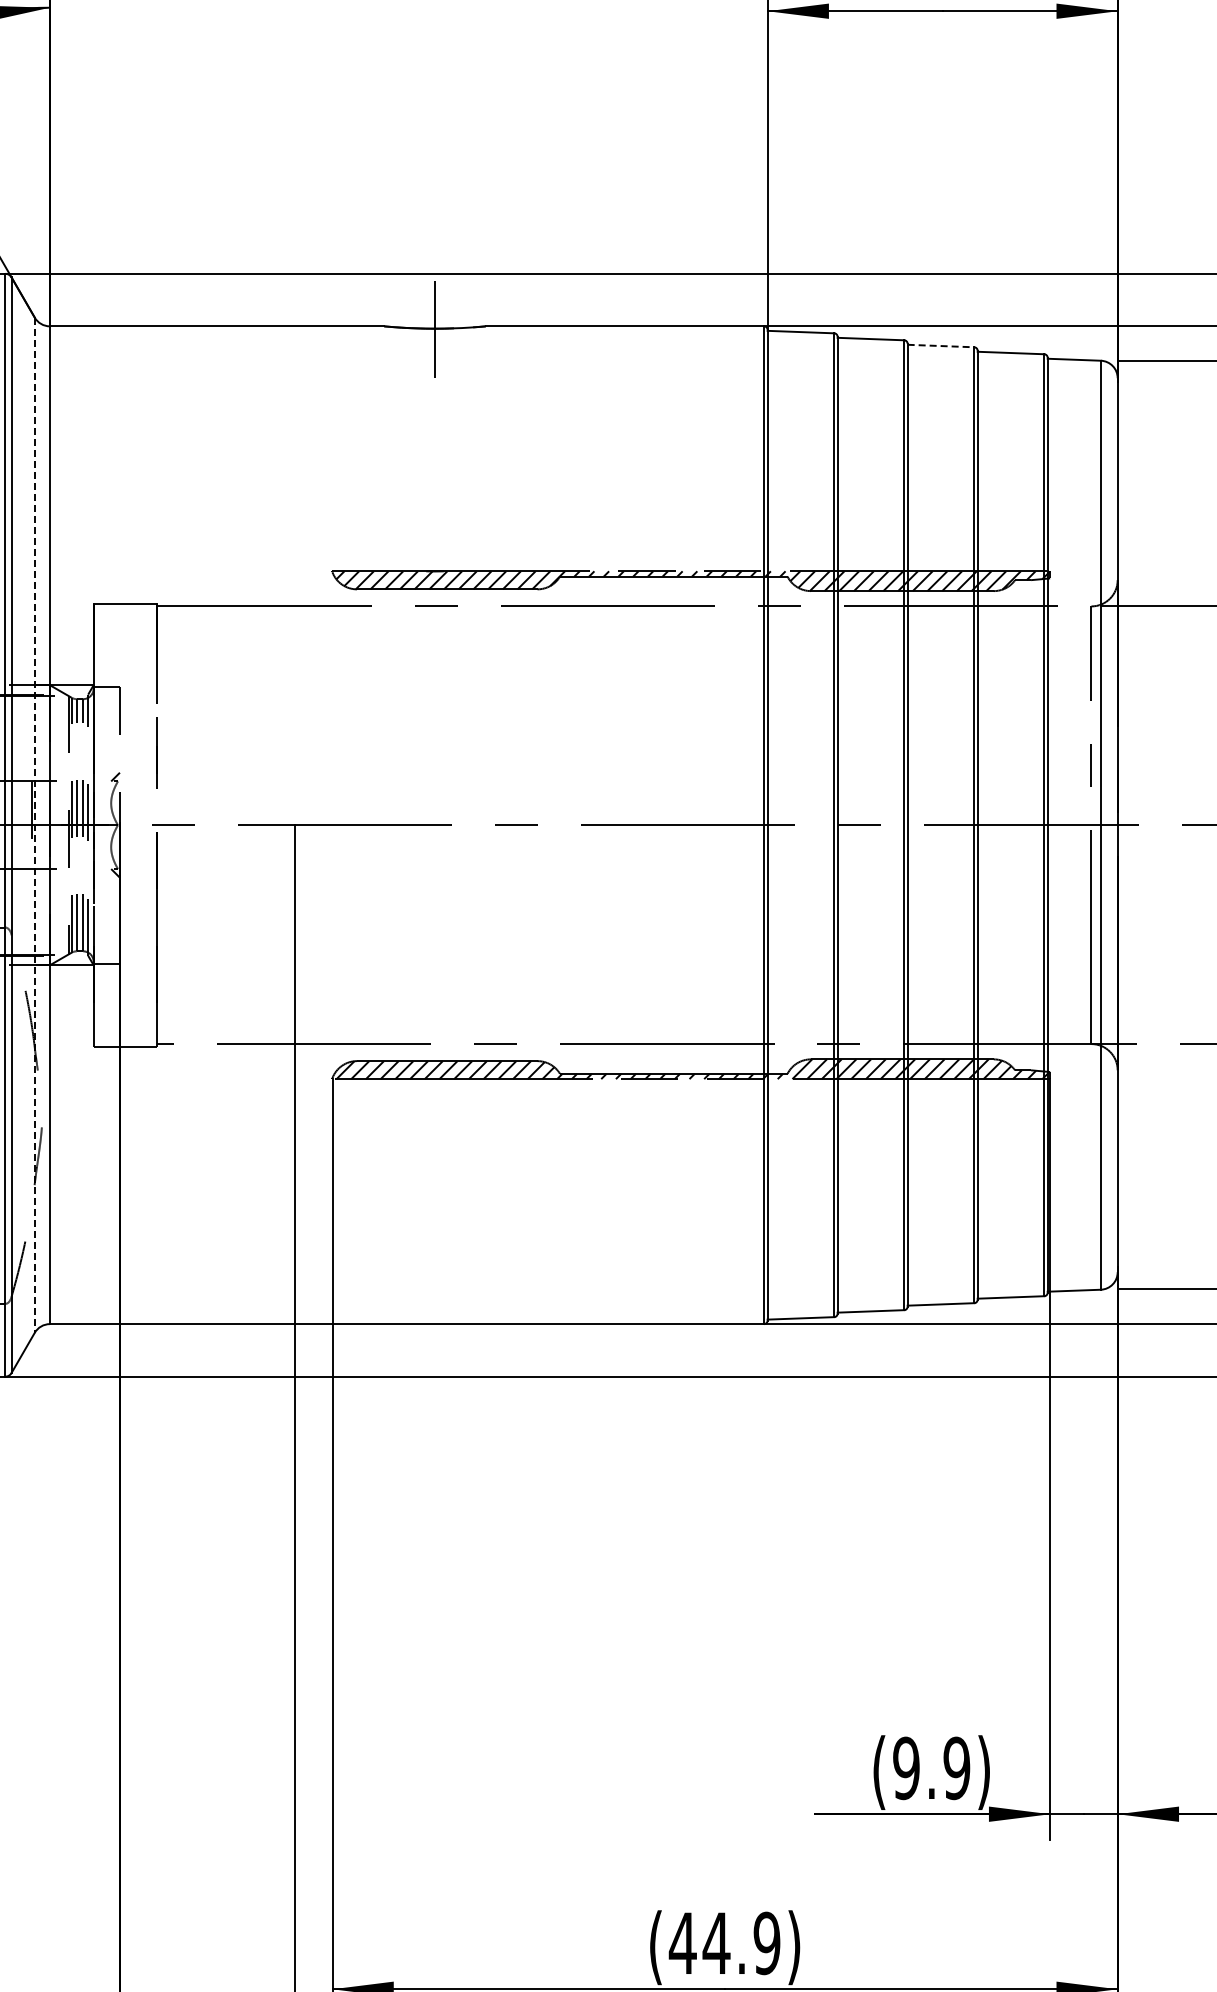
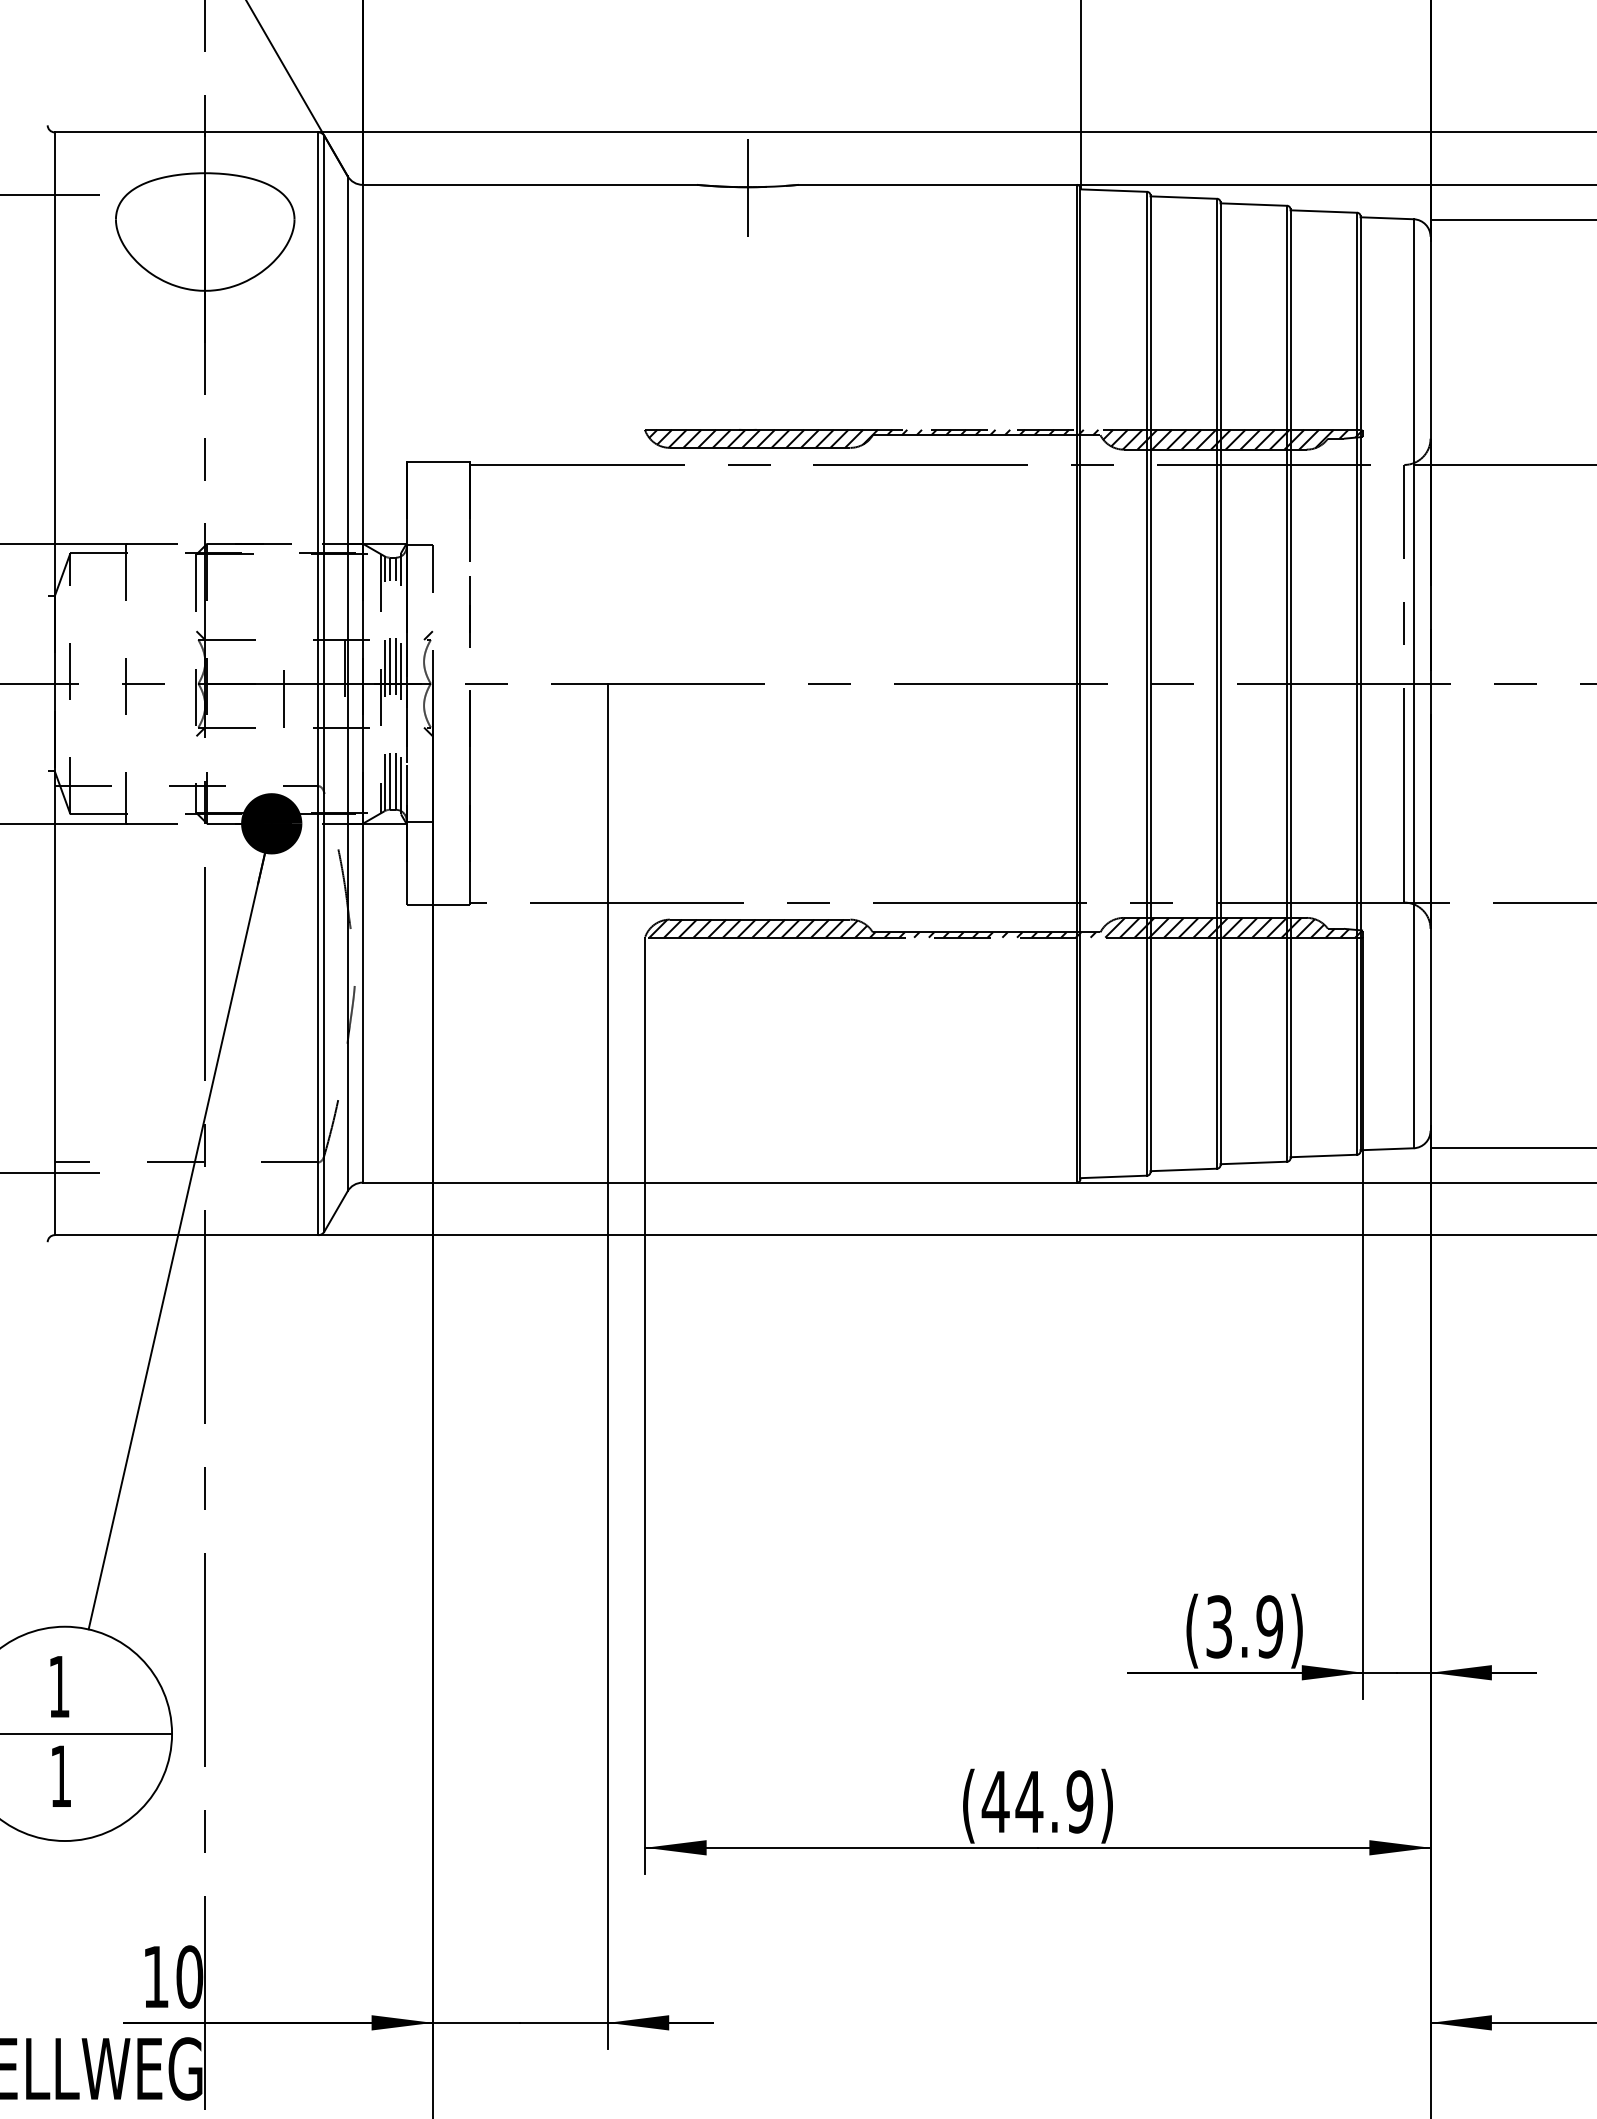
line: (941, 345) -> (1254, 204), dashed -> solid
line: (34, 824) -> (347, 683), dashed -> solid
text: (906, 1767) -> (1219, 1626), (9.9) -> (3.9)

